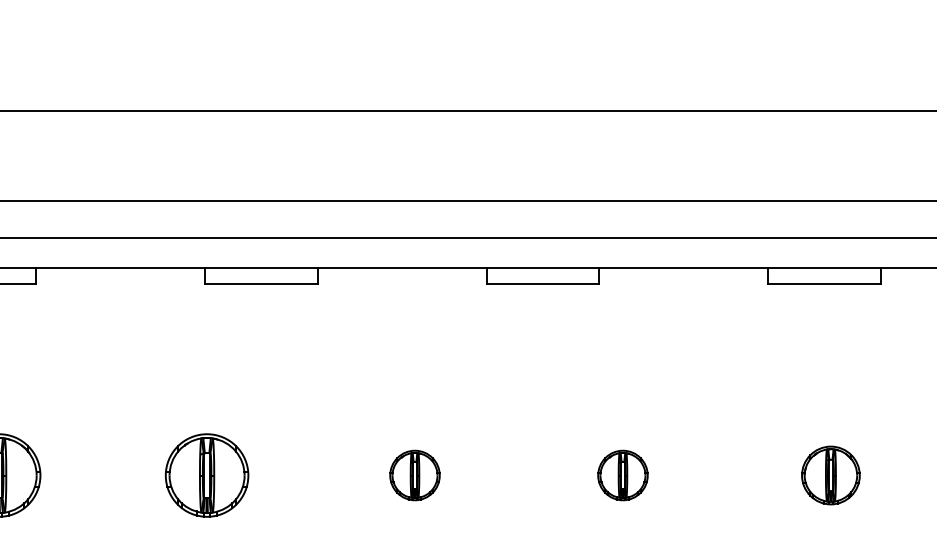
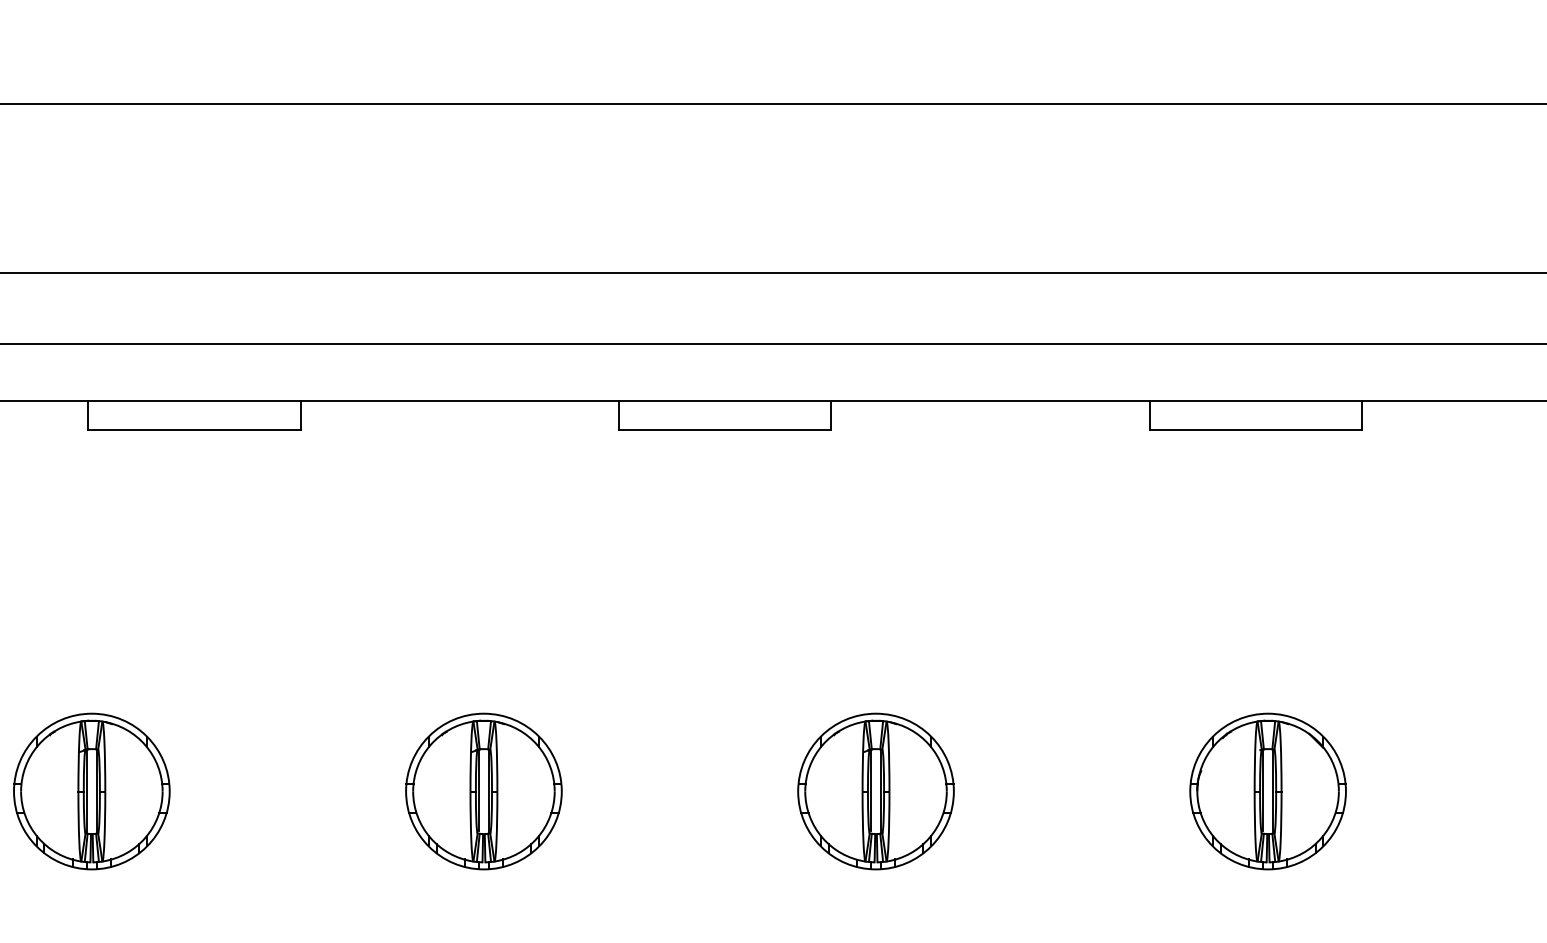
part: (414, 475) -> (482, 791), size x1.67
part: (622, 475) -> (875, 791), size x1.67
part: (830, 475) -> (1267, 791), size x1.43

